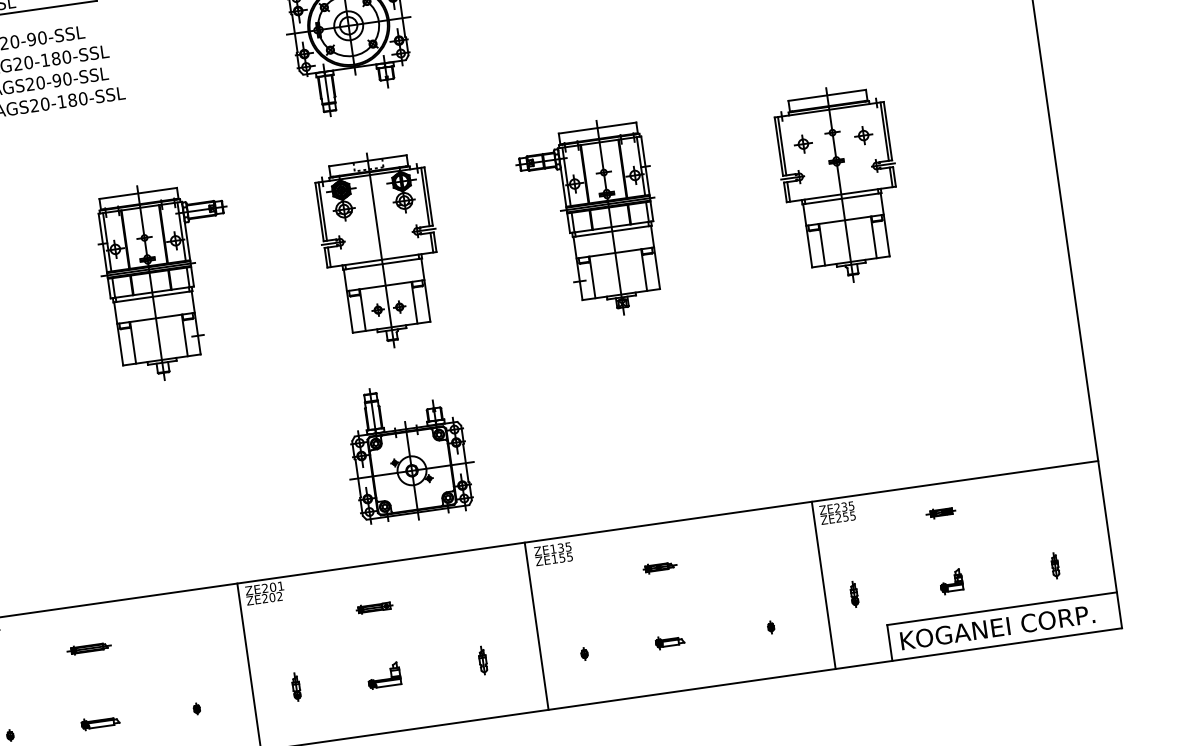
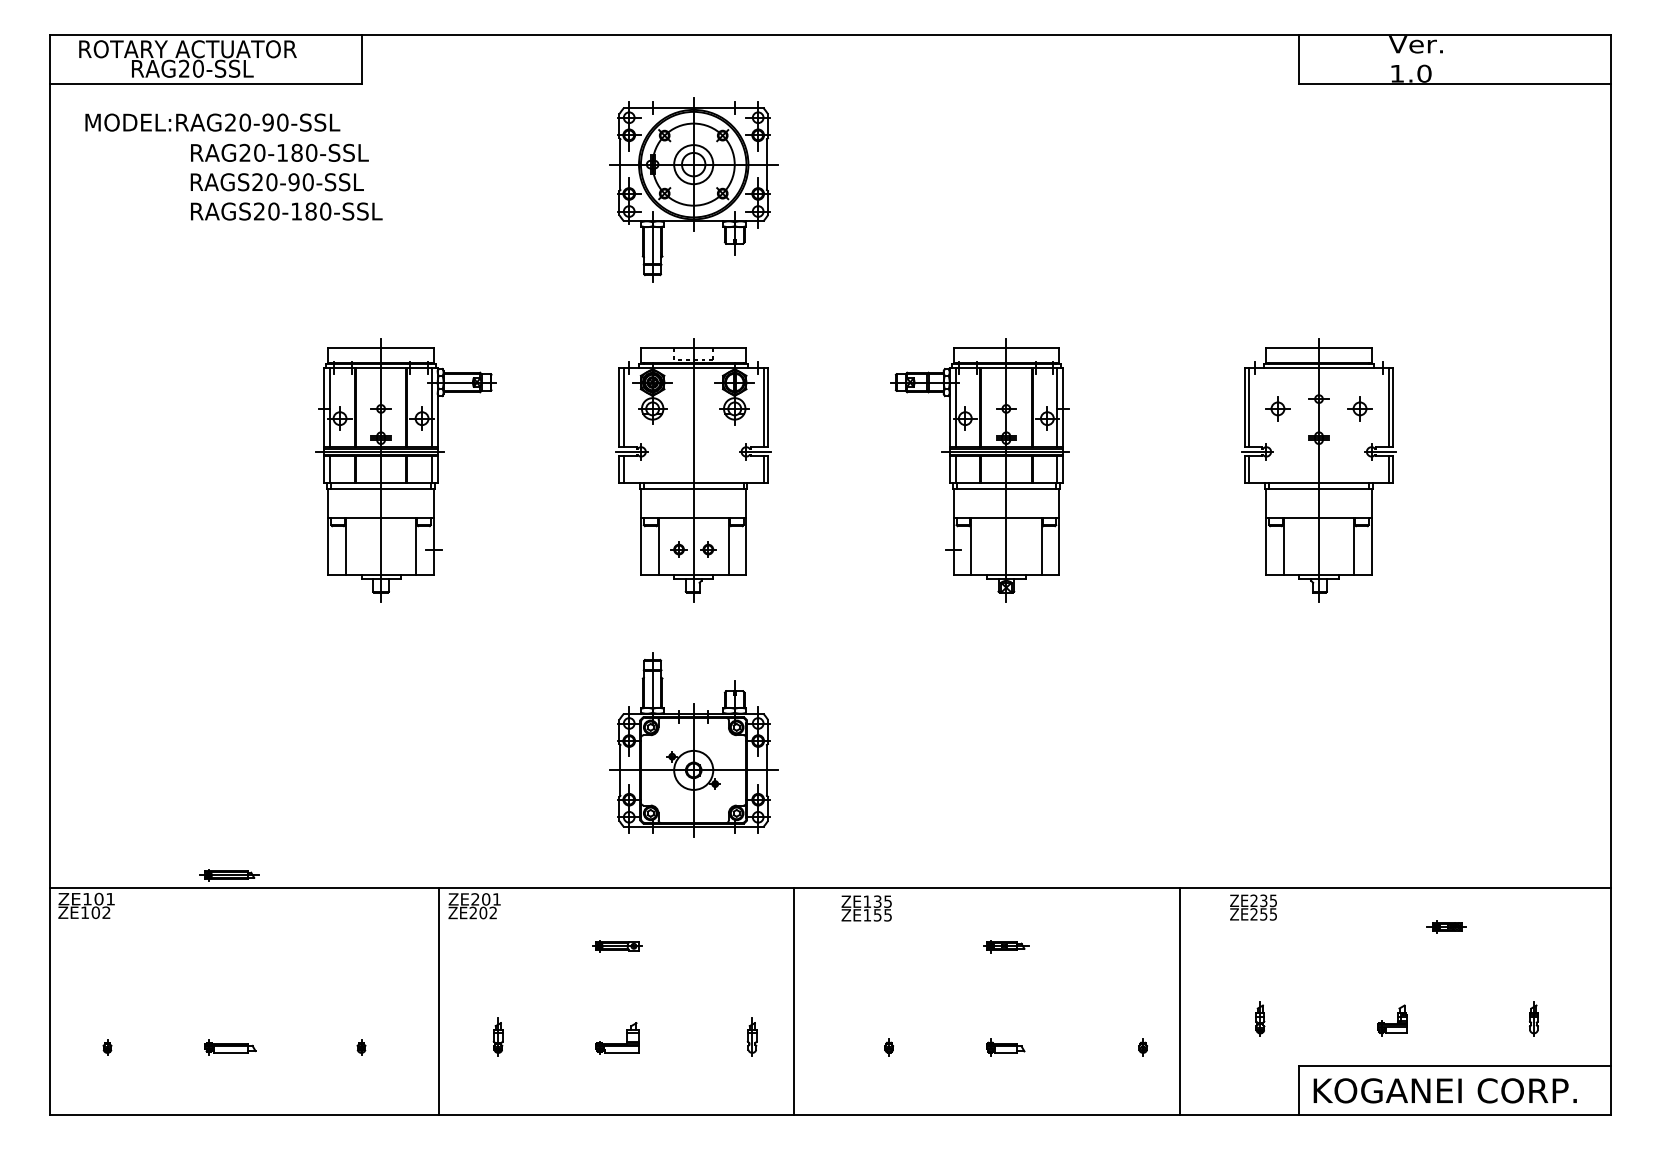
part: (940, 512) -> (1446, 926), moved
line: (823, 585) -> (1180, 1001), moved
line: (536, 626) -> (793, 1001), moved
part: (89, 648) -> (229, 875), moved

